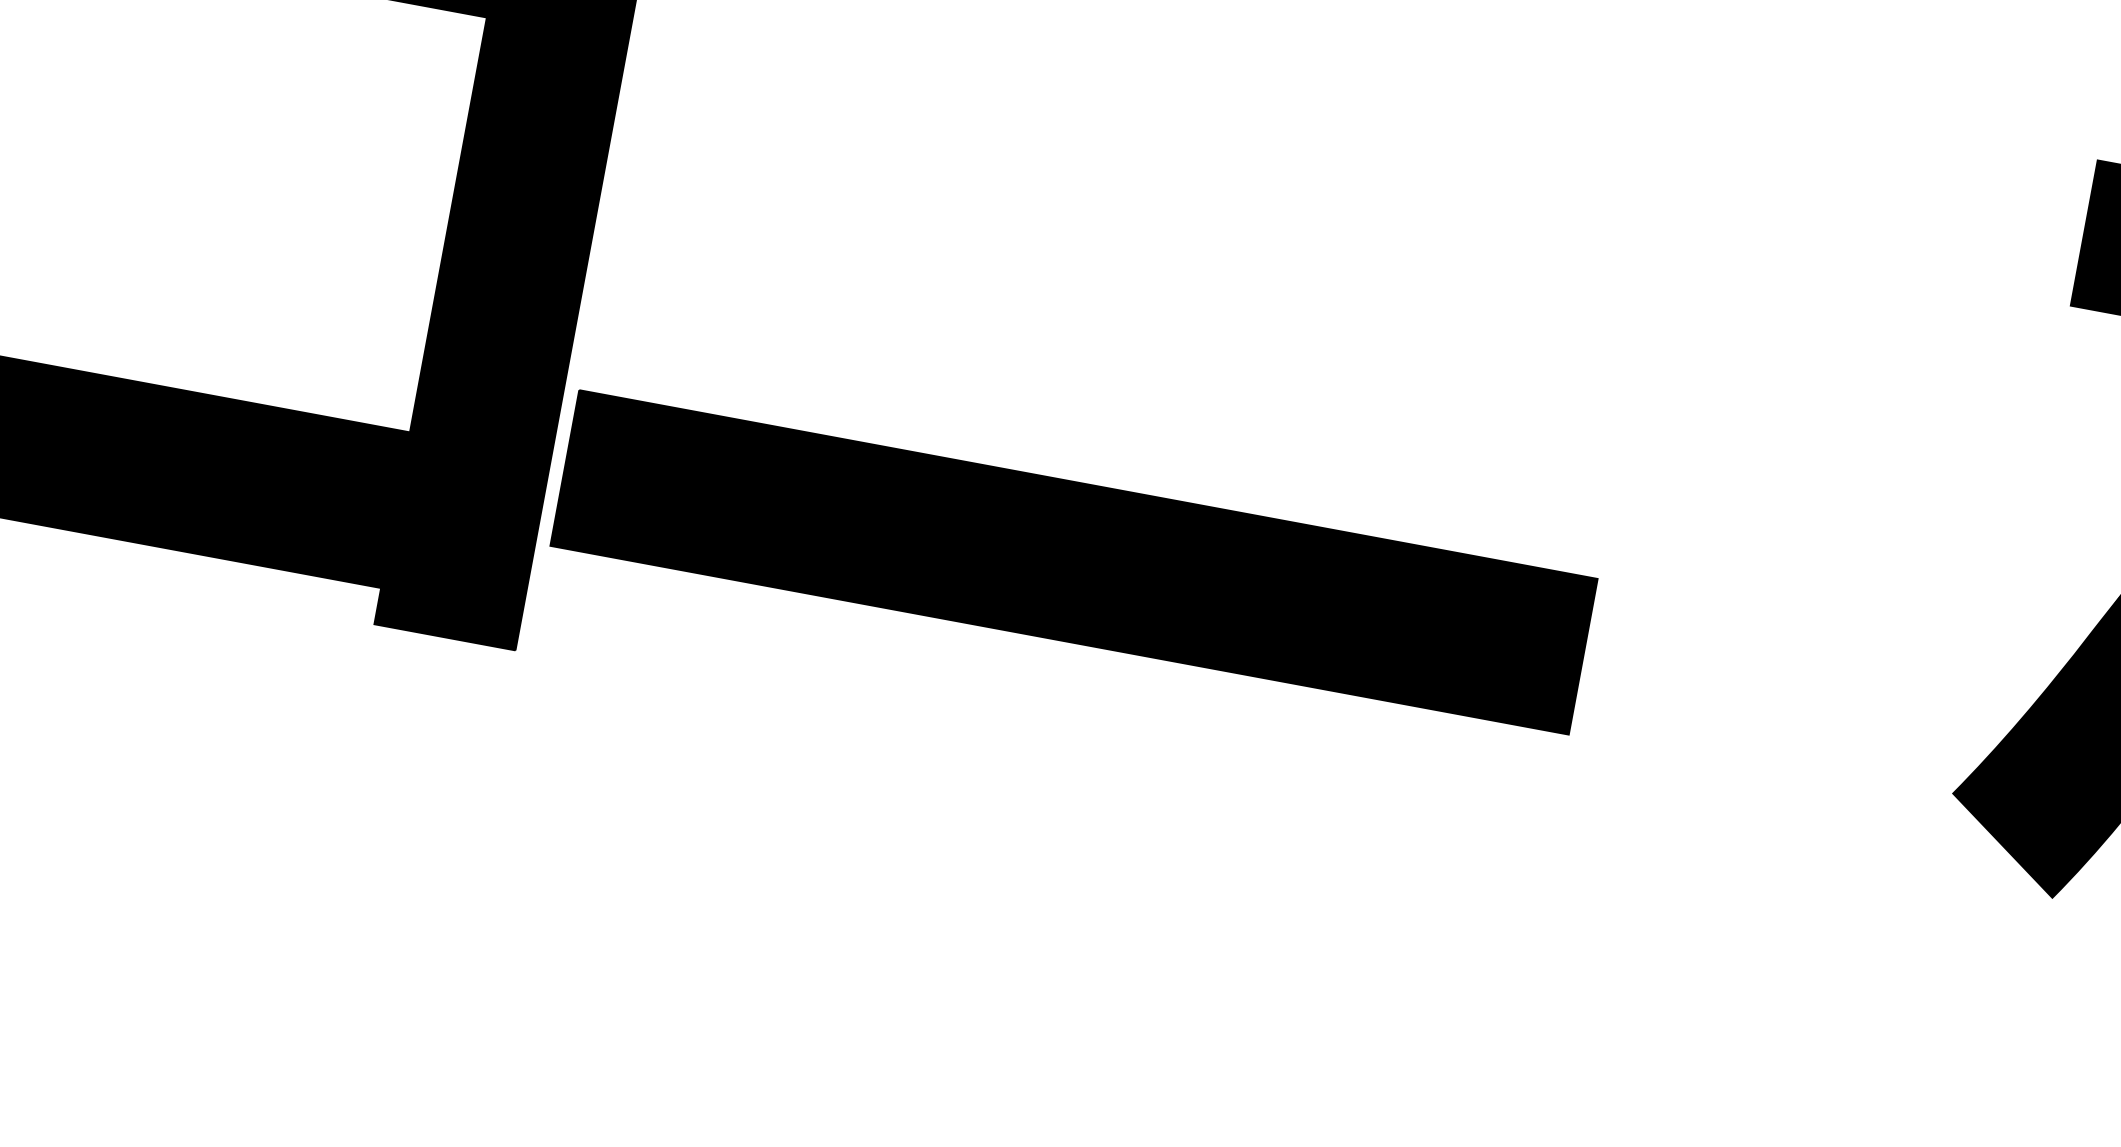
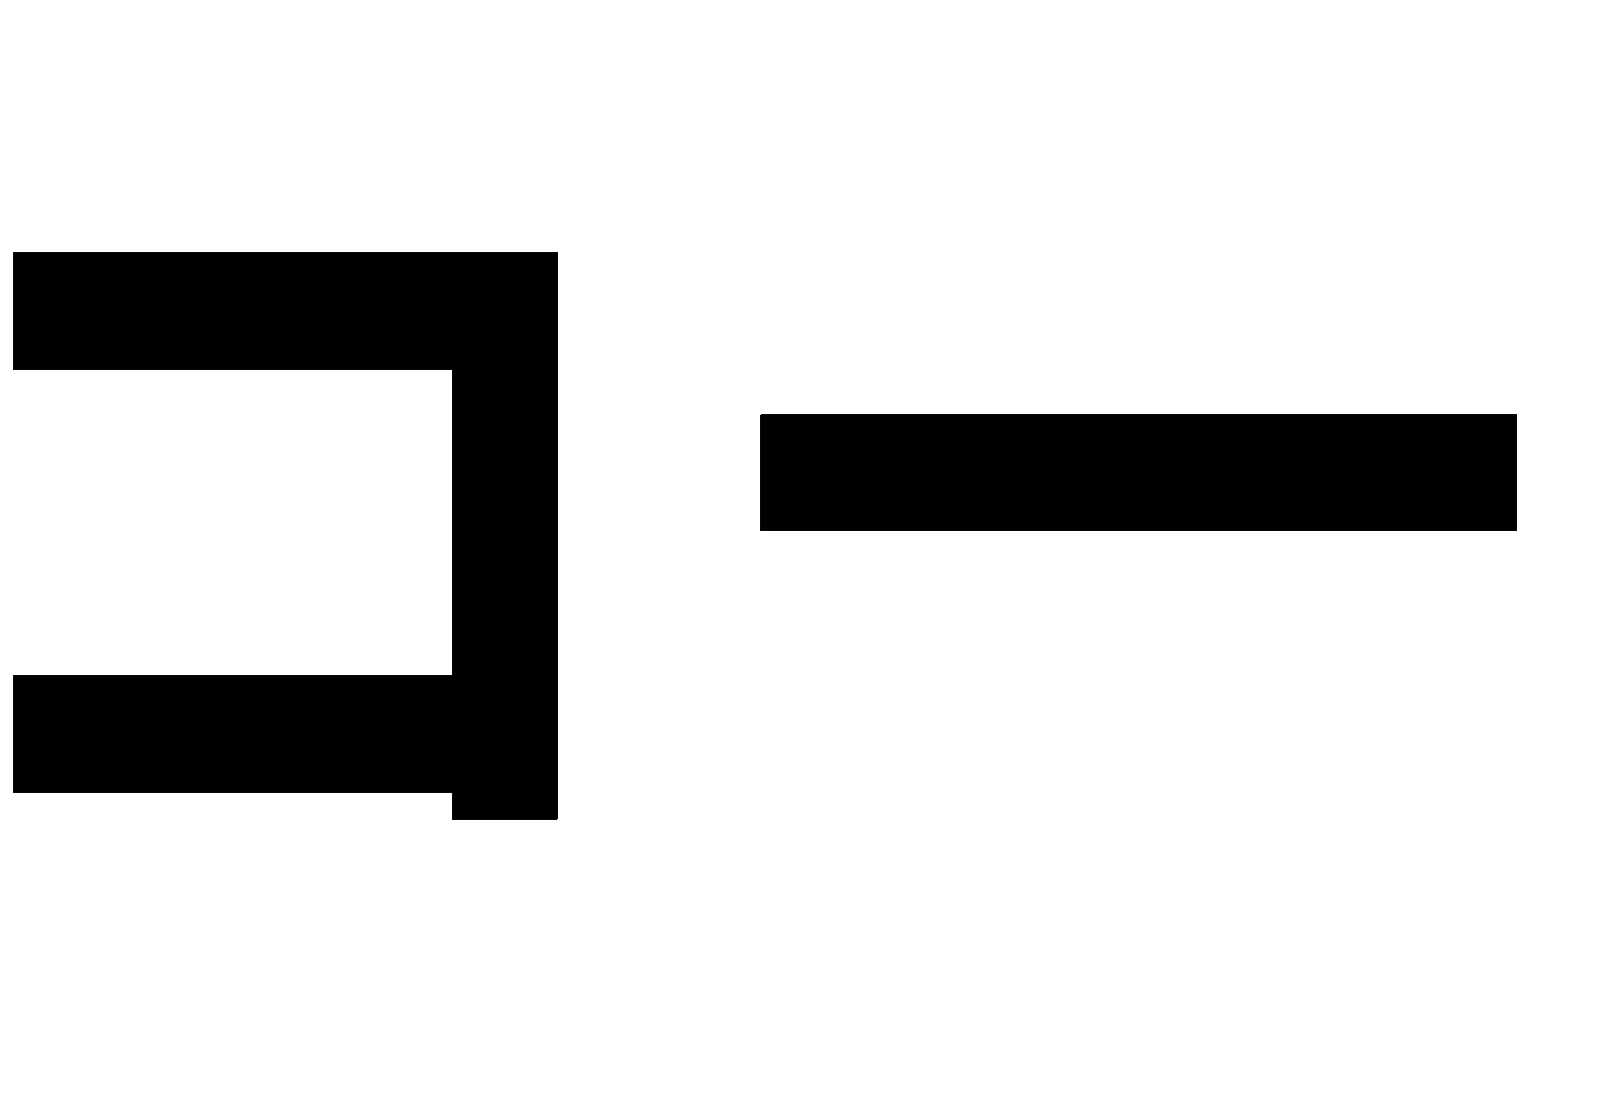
part: (1073, 562) -> (1138, 472), moved

